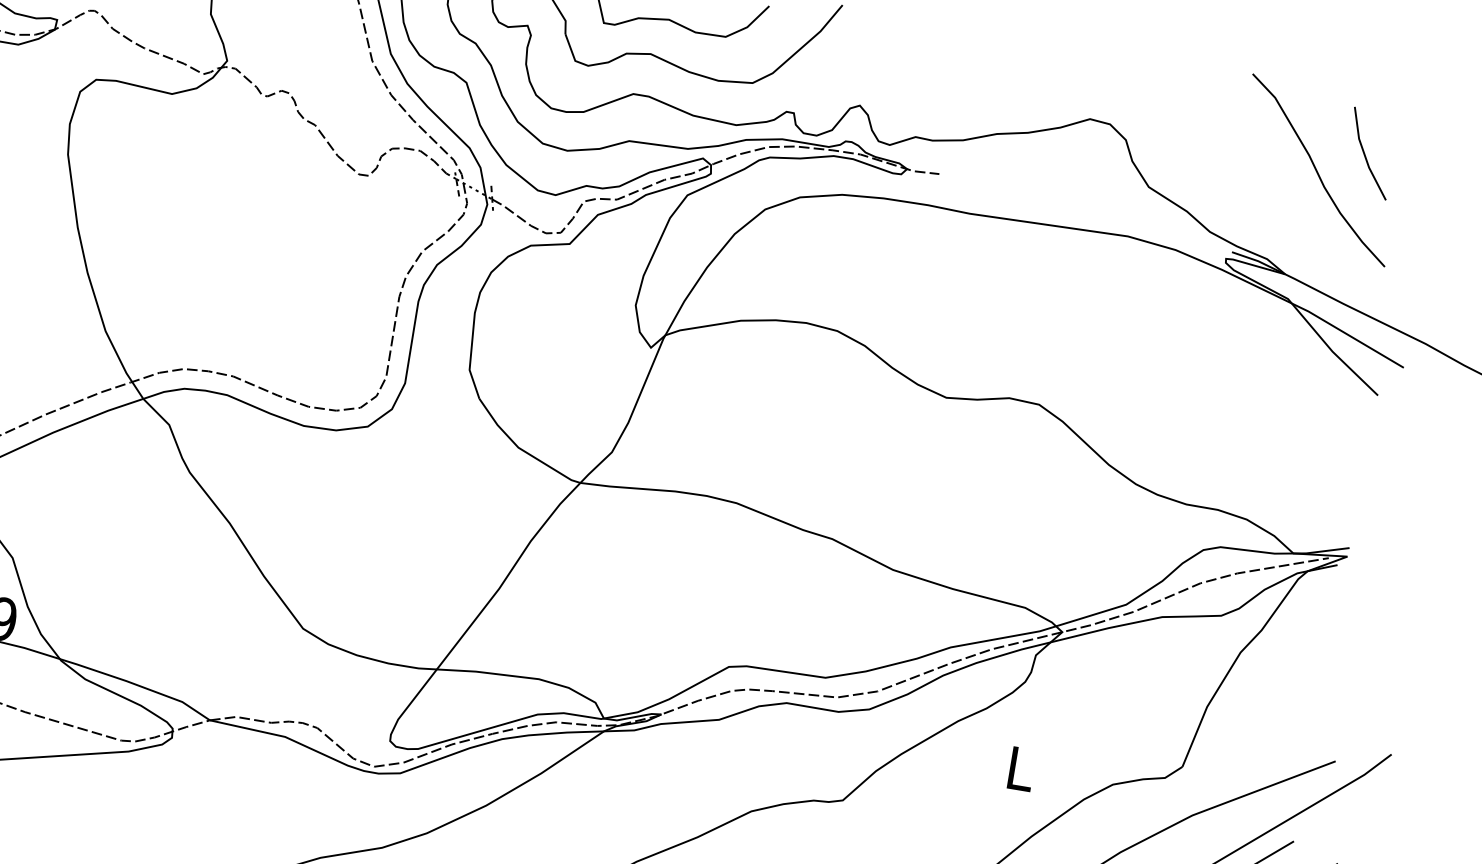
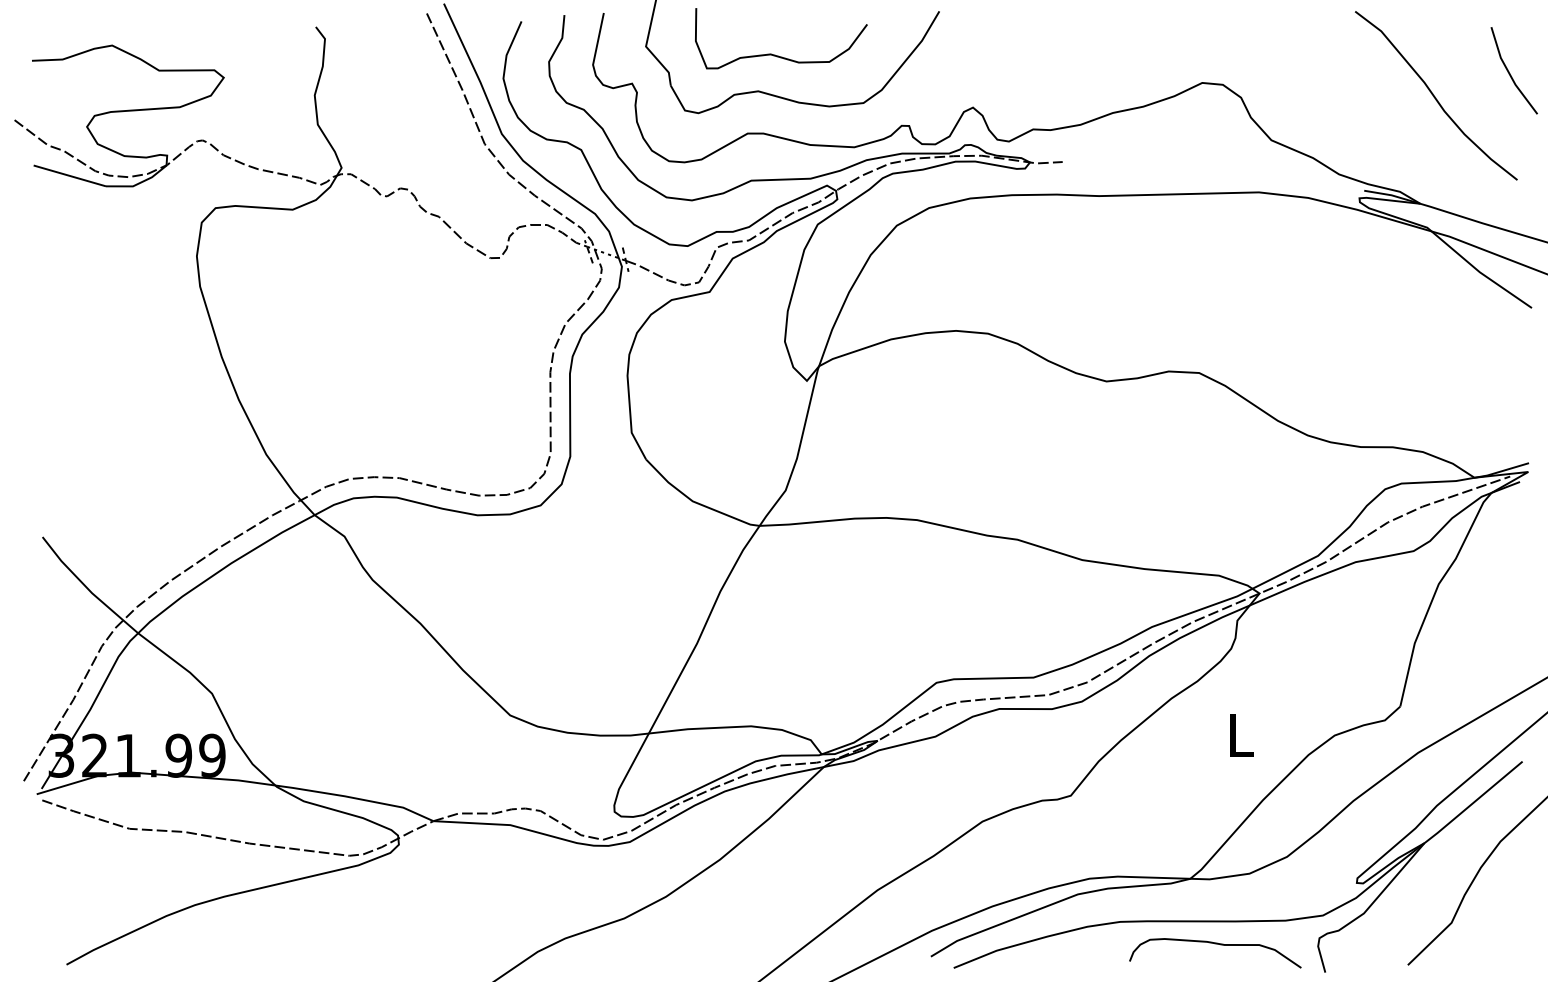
line: (1365, 153) -> (1509, 71), moved

